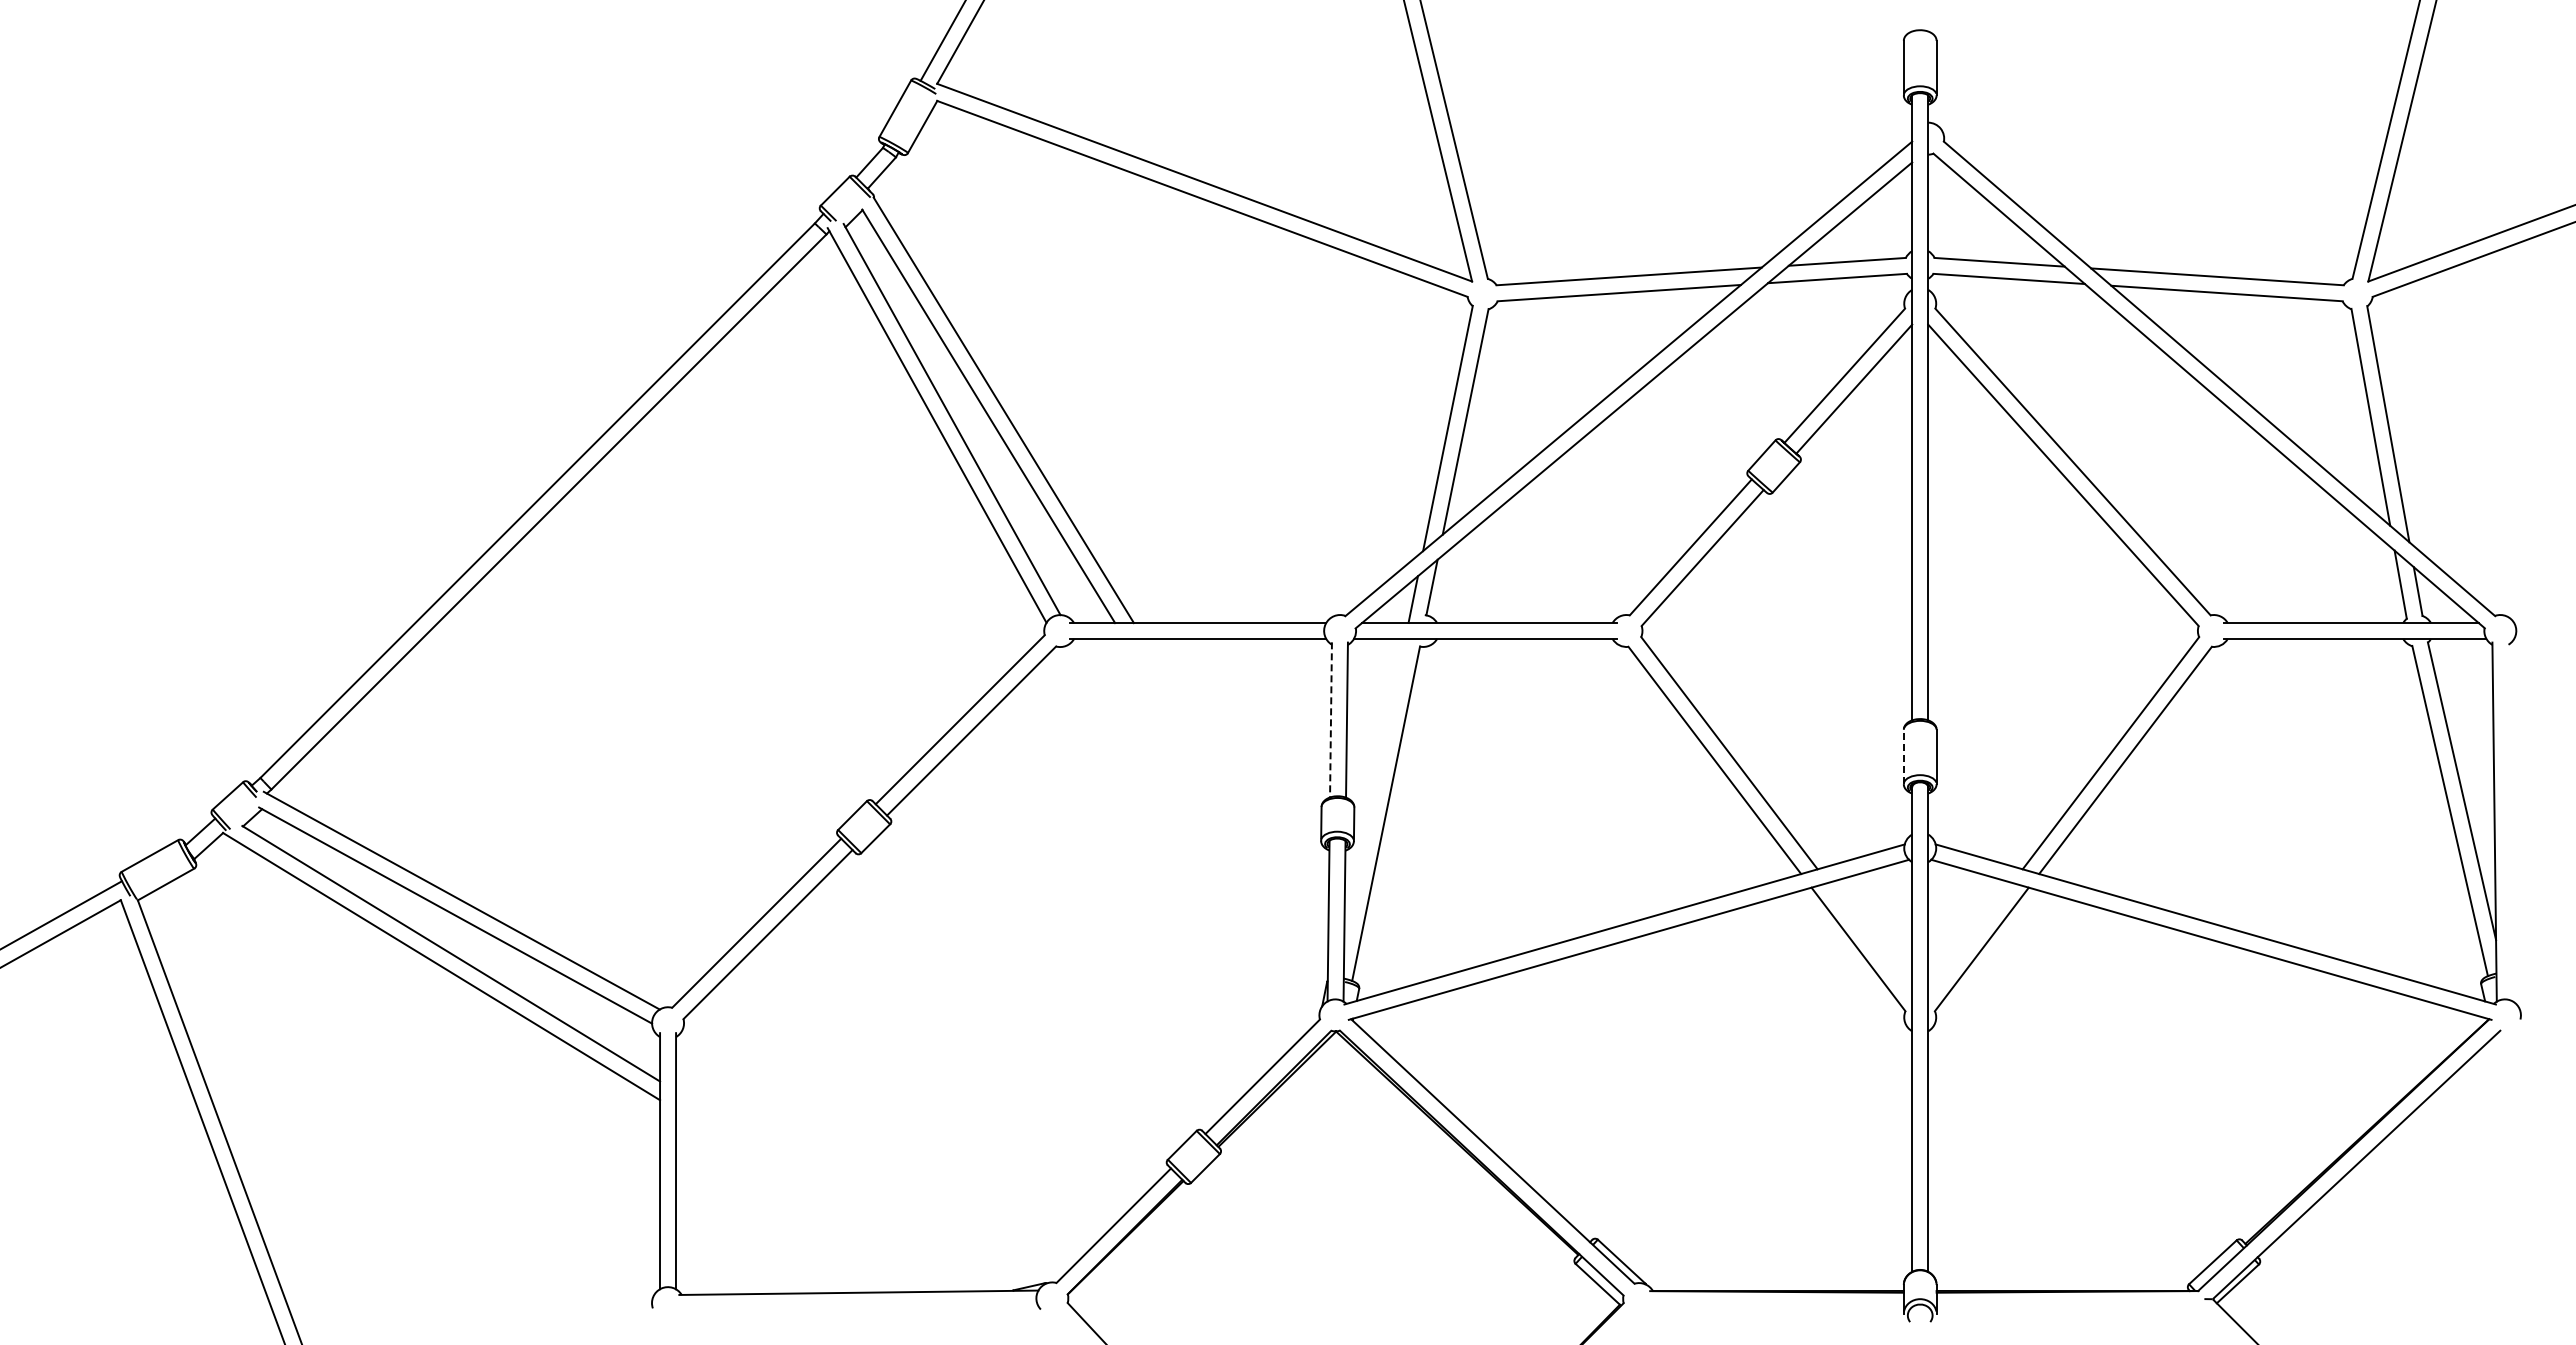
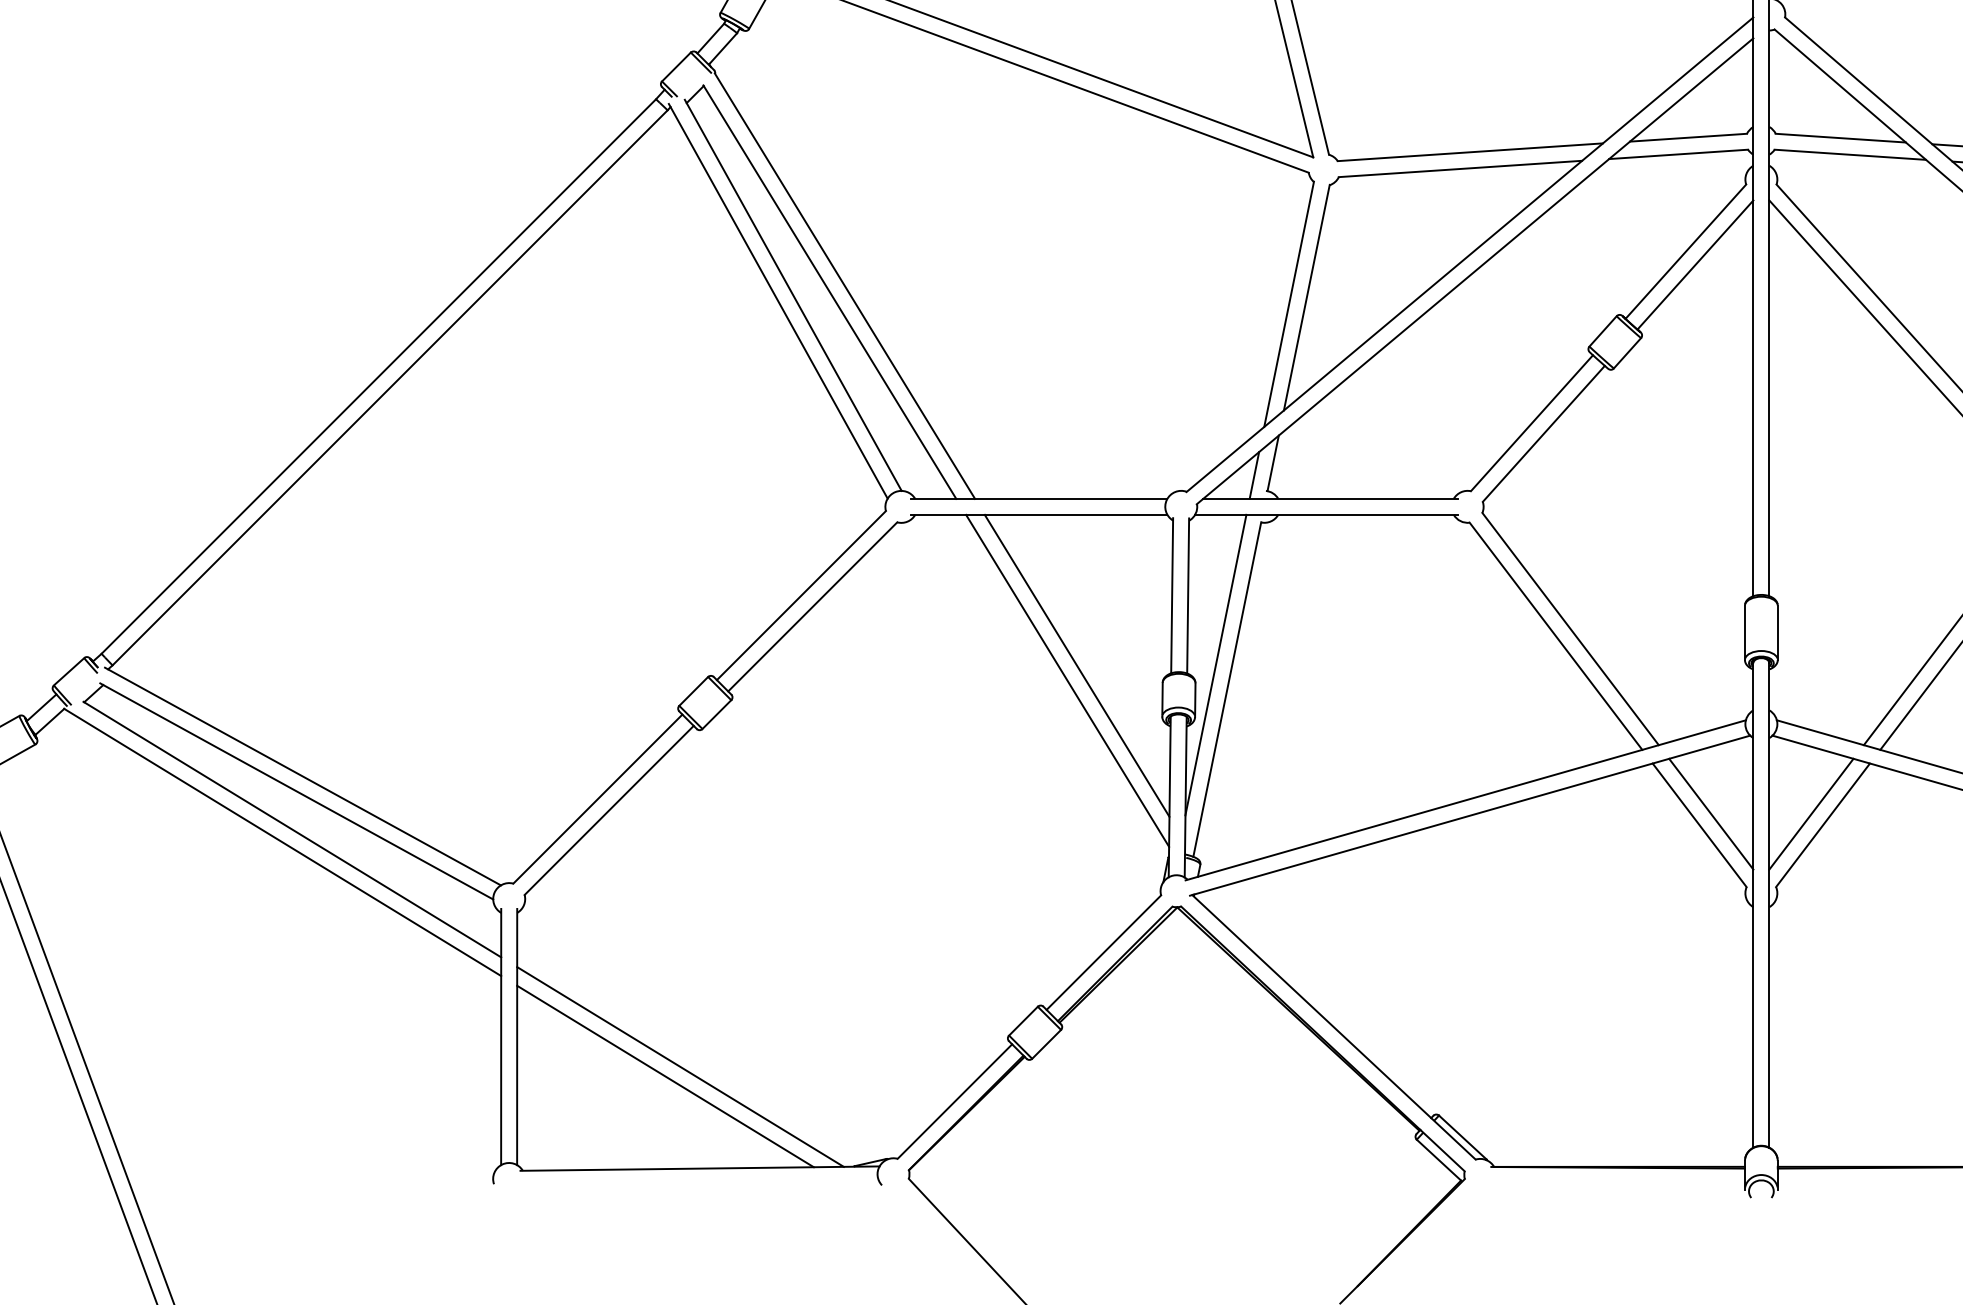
line: (1331, 719) -> (1172, 595), dashed -> solid
line: (1903, 756) -> (1744, 632), dashed -> solid
line: (1374, 788) -> (1215, 664), added
line: (1235, 789) -> (1076, 665), added
line: (1225, 805) -> (1066, 681), added
line: (1870, 937) -> (1711, 813), added
line: (1970, 937) -> (1811, 813), added
line: (839, 1191) -> (680, 1067), added
line: (824, 1200) -> (665, 1076), added

